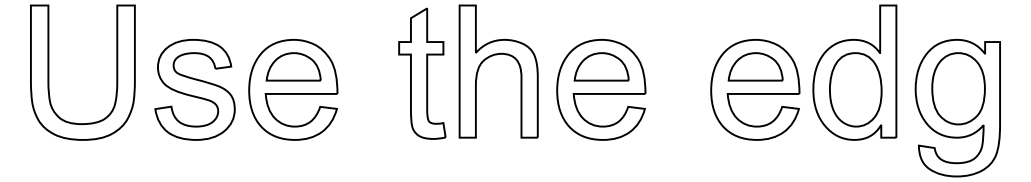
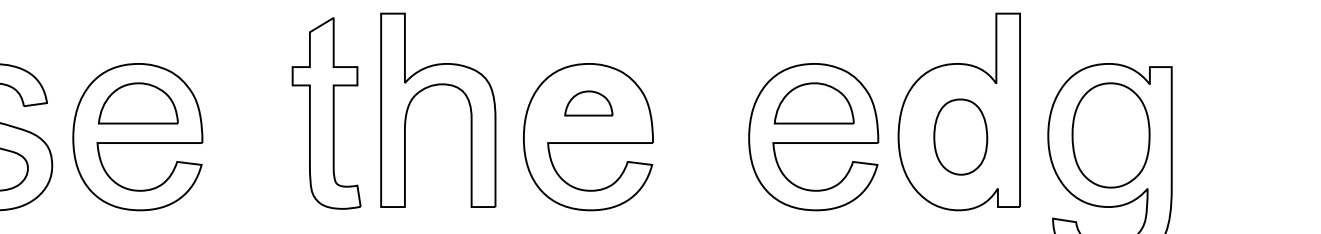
part: (601, 66) -> (588, 102), size x0.6
part: (855, 89) -> (960, 136), size x0.7

